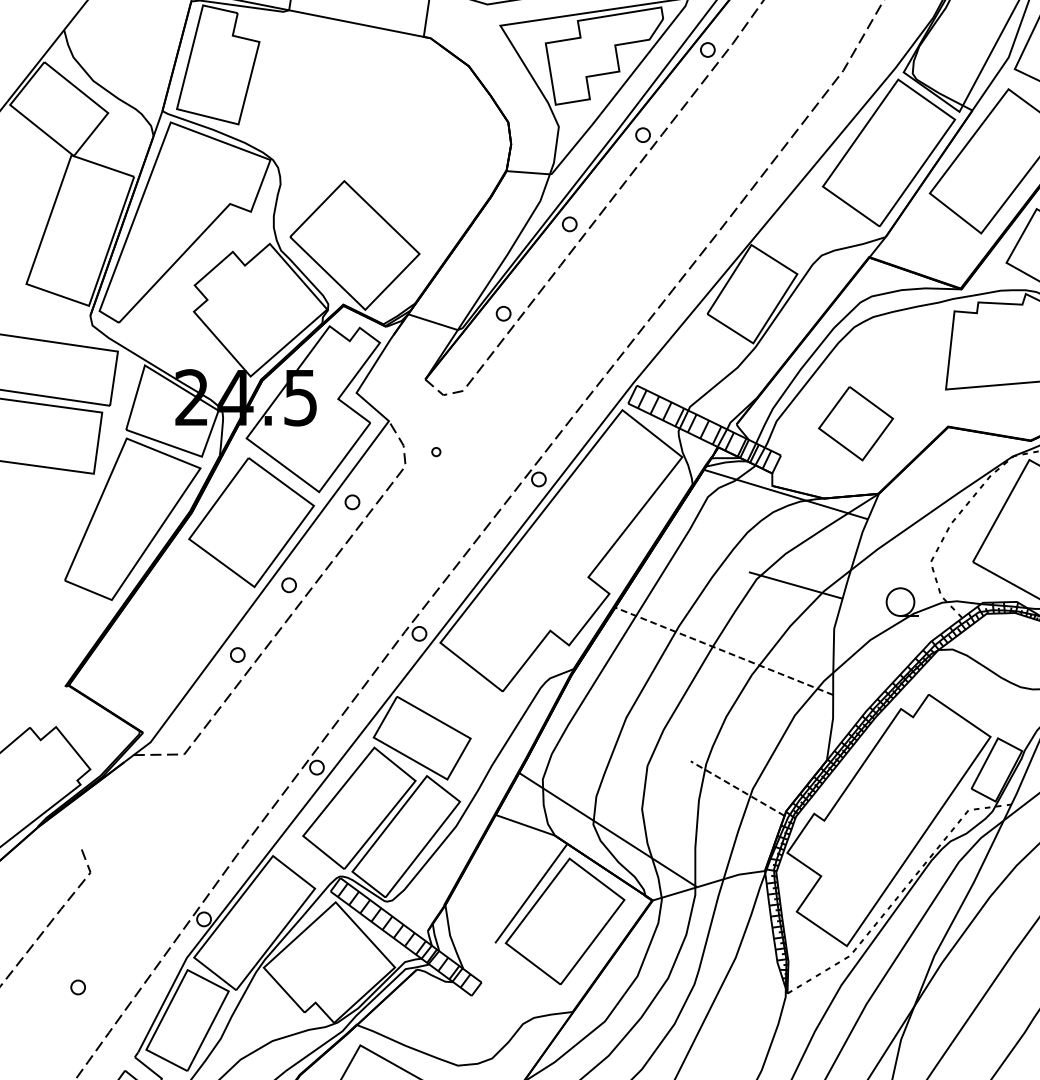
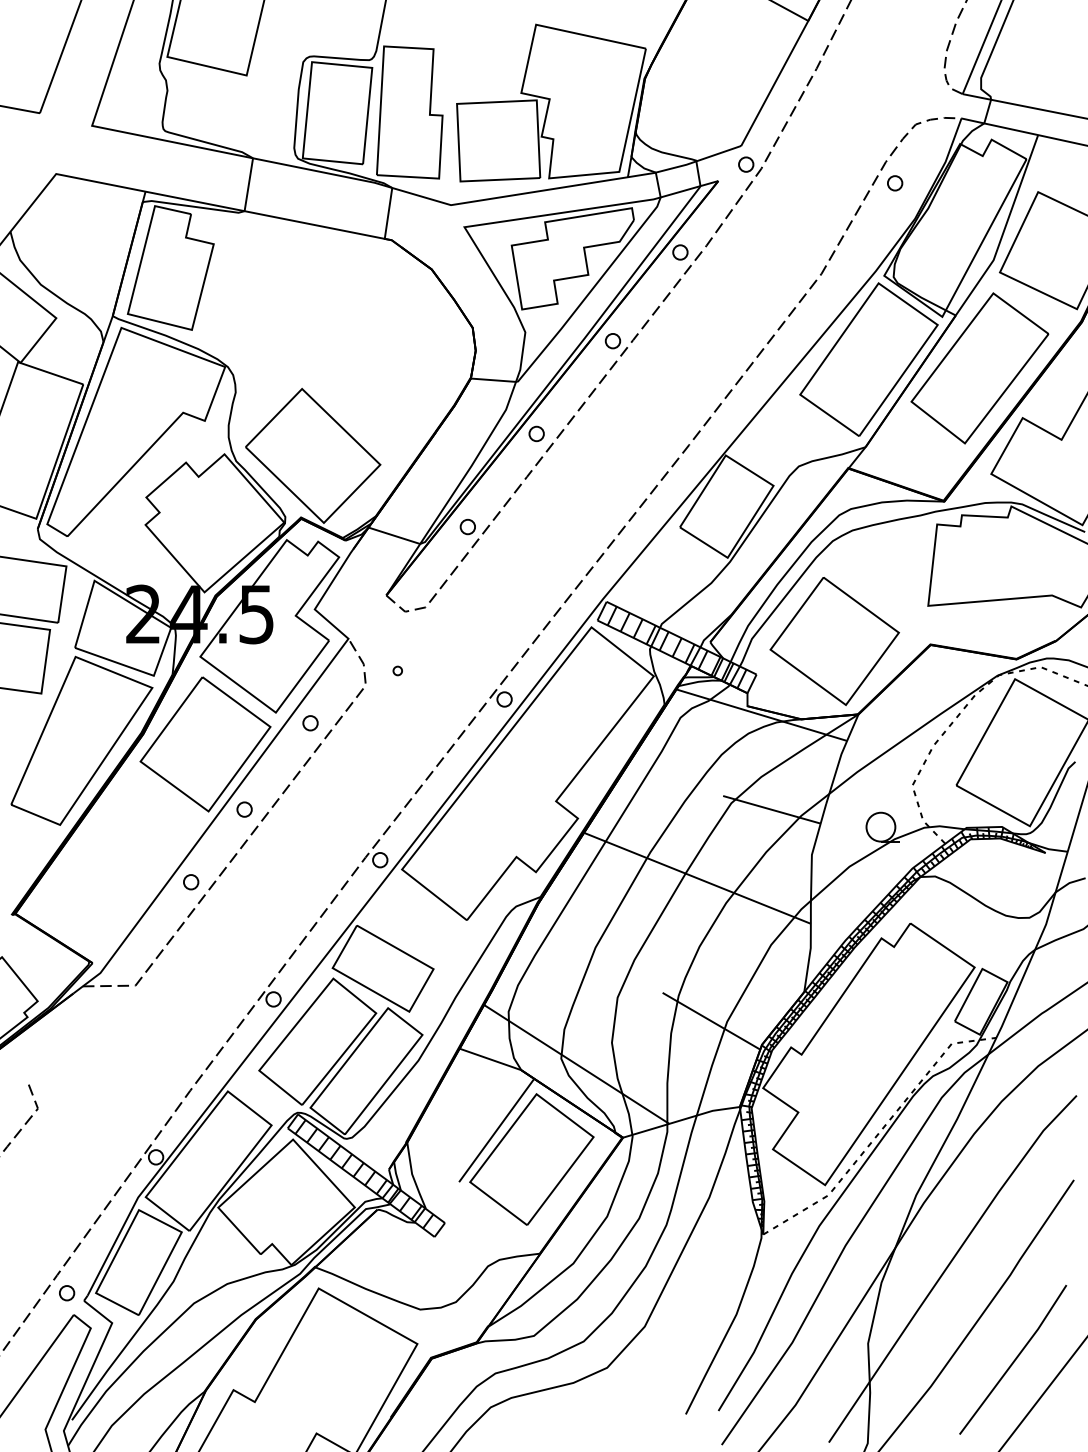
part: (855, 423) -> (834, 641), size x1.67
line: (723, 651) -> (696, 878), dashed -> solid
line: (737, 787) -> (711, 1020), dashed -> solid
part: (78, 987) -> (67, 1293), moved

